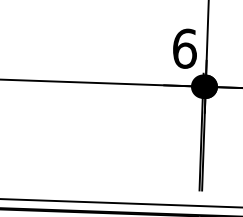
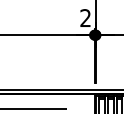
text: (184, 49) -> (85, 18), 6 -> 2

